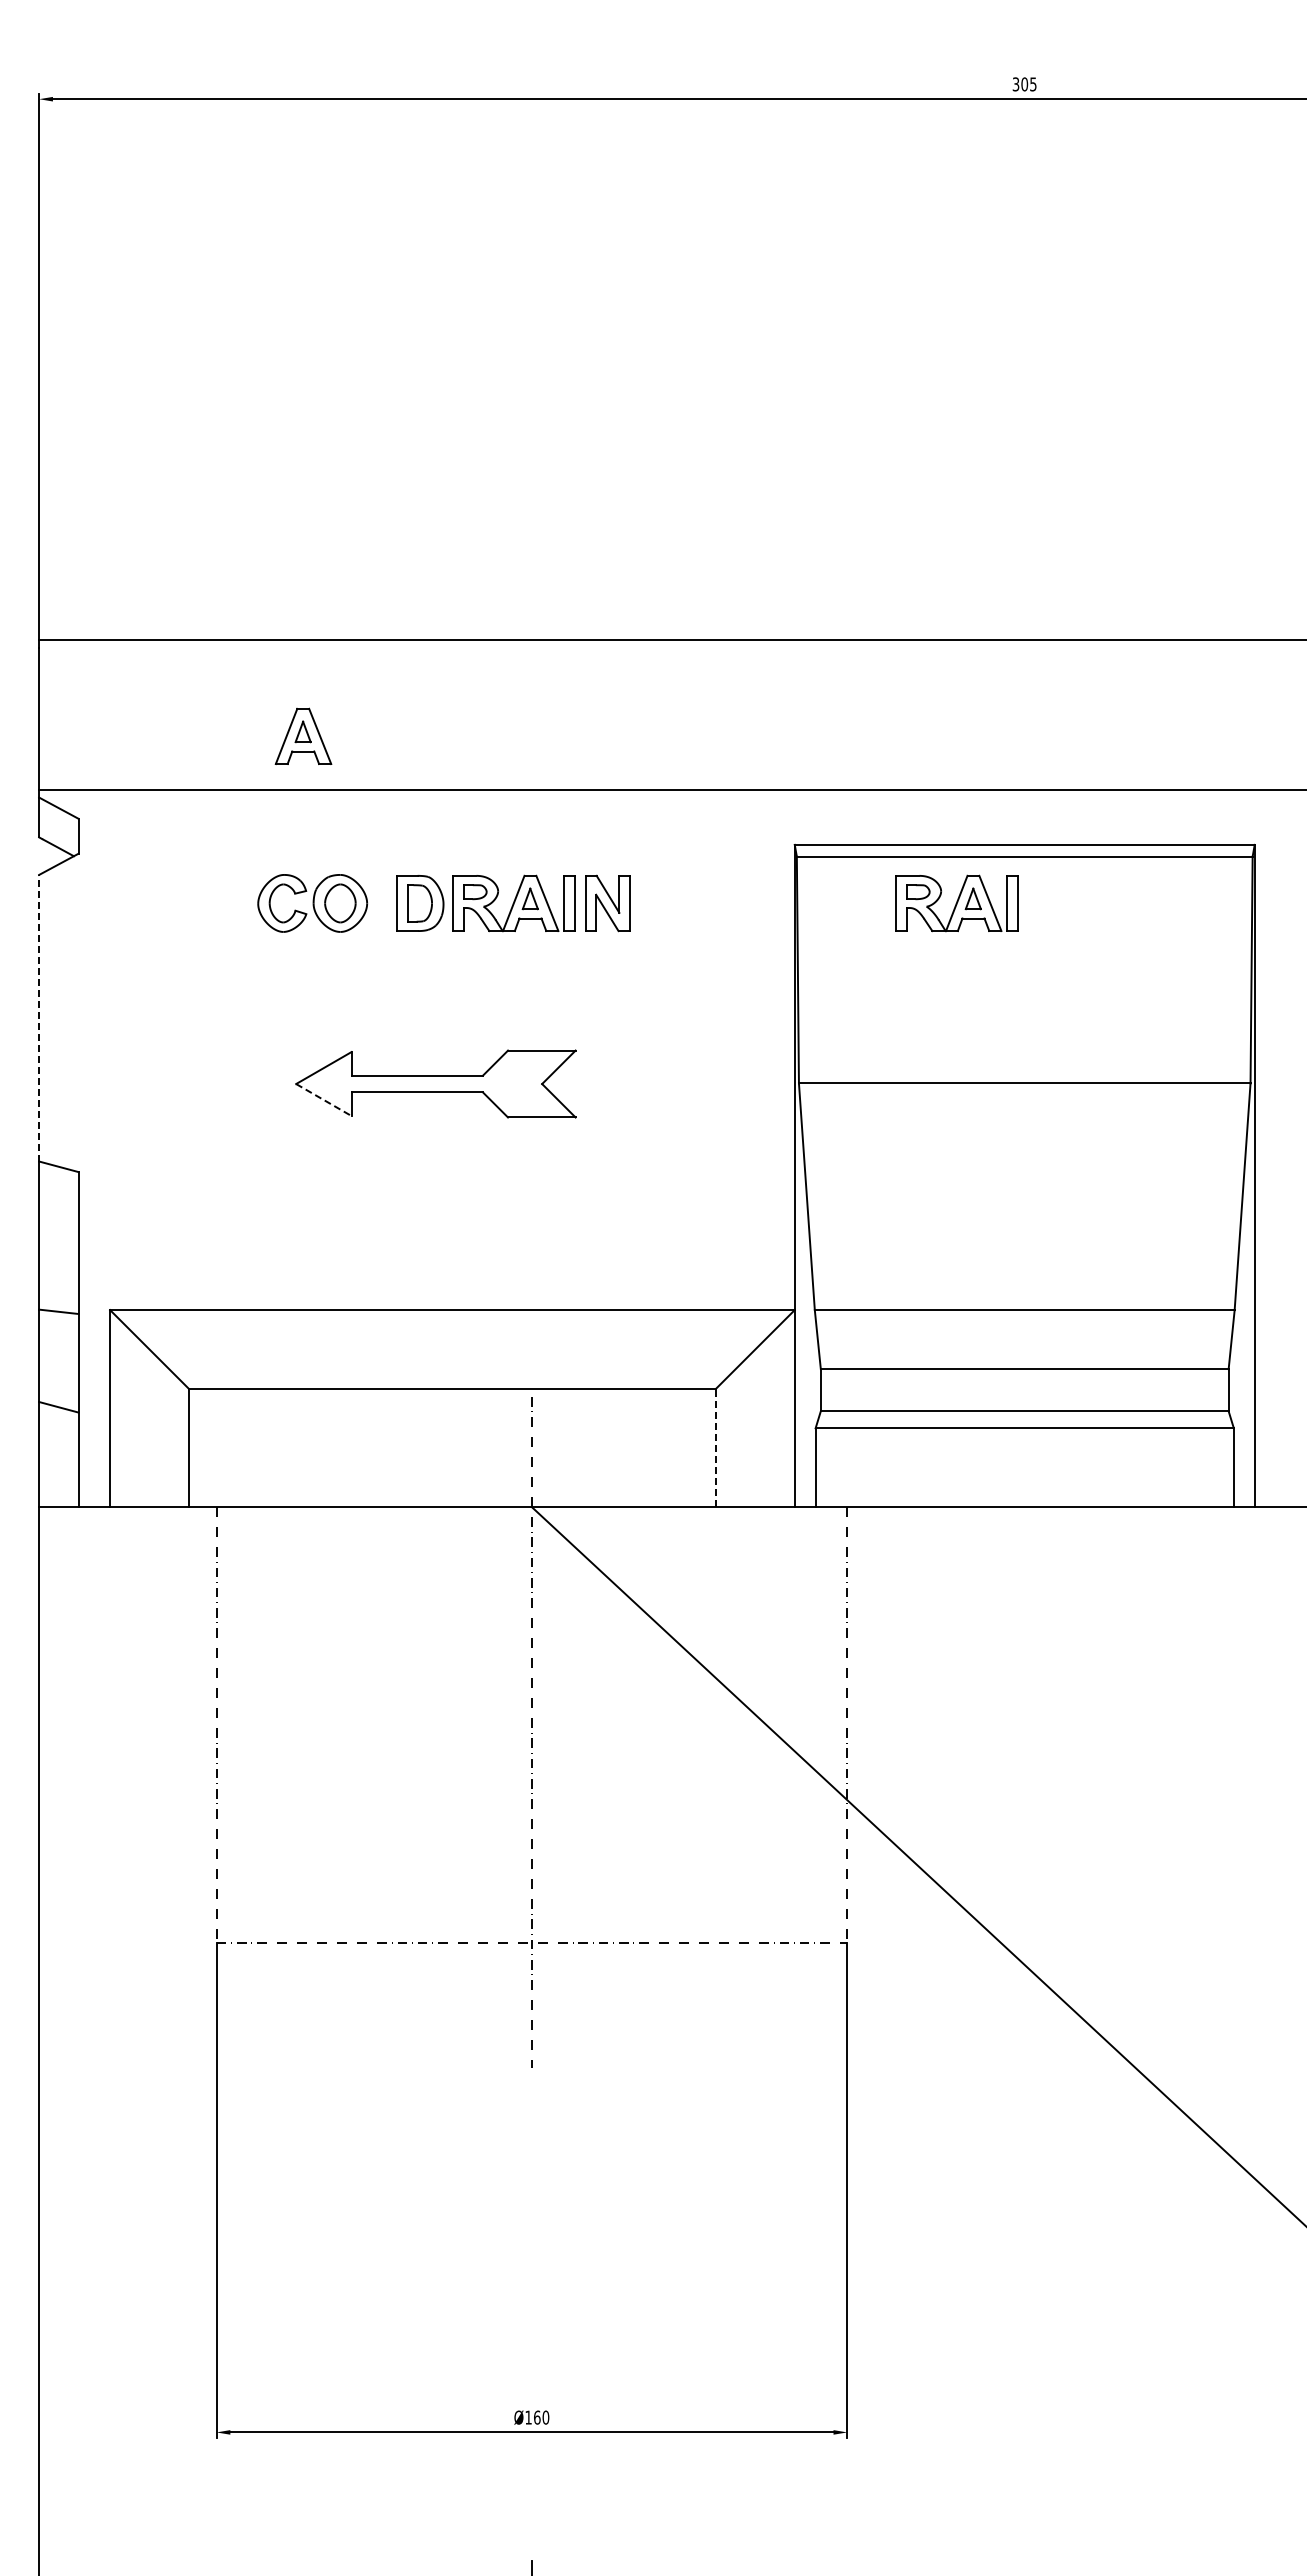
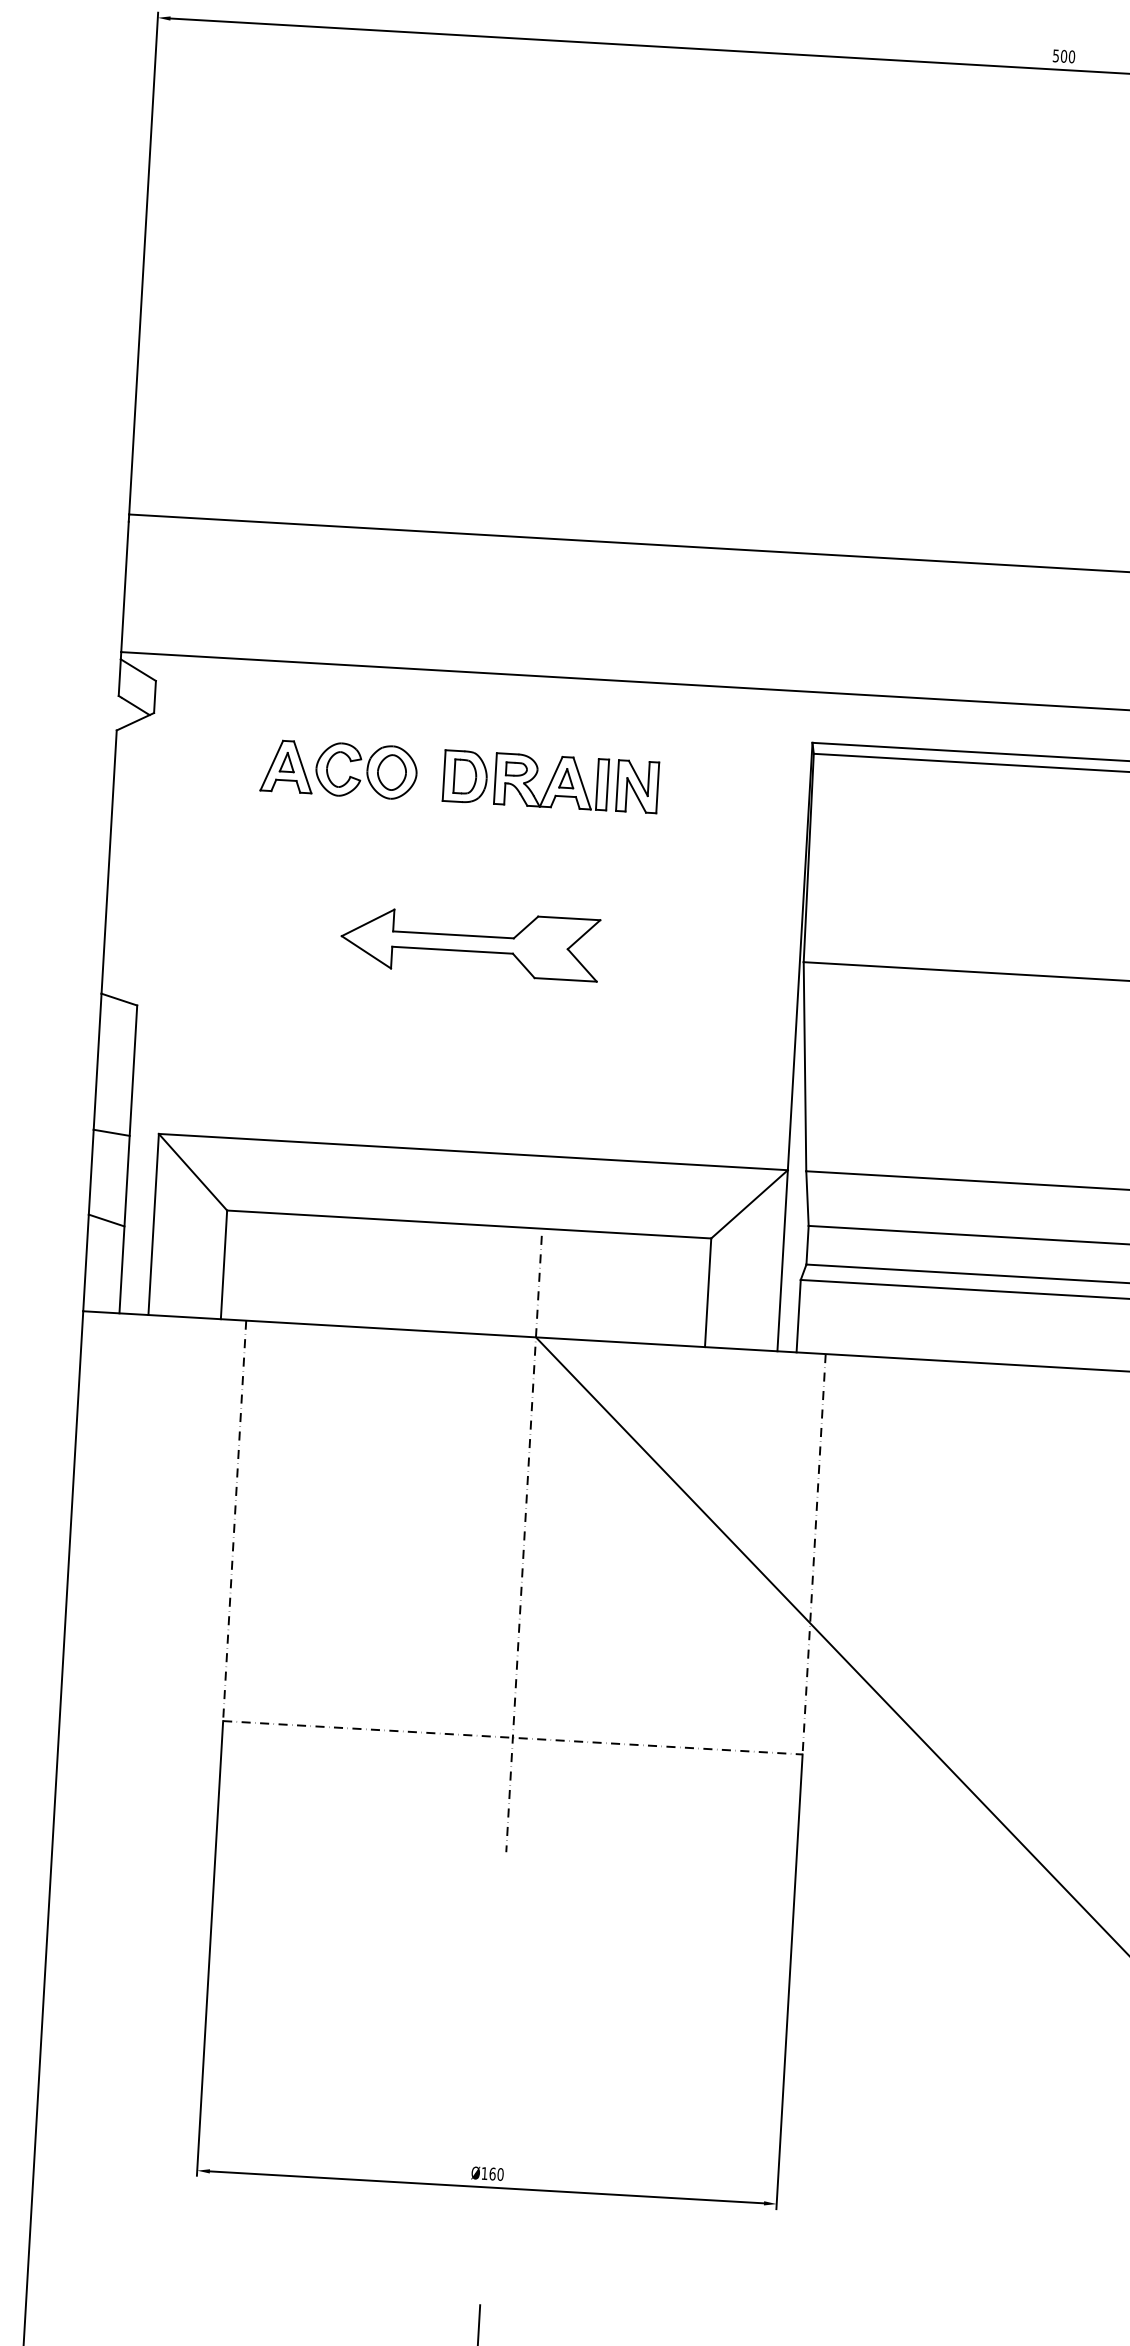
text: (1024, 84) -> (1063, 56), 305 -> 500
part: (303, 735) -> (287, 765), moved
part: (956, 903) -> (957, 805), removed
line: (39, 1017) -> (109, 861), dashed -> solid
line: (324, 1100) -> (366, 952), dashed -> solid
line: (715, 1447) -> (707, 1292), dashed -> solid

